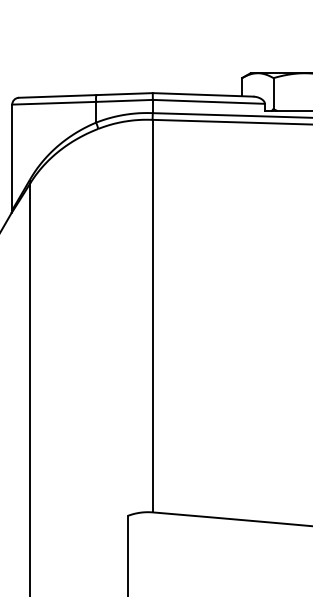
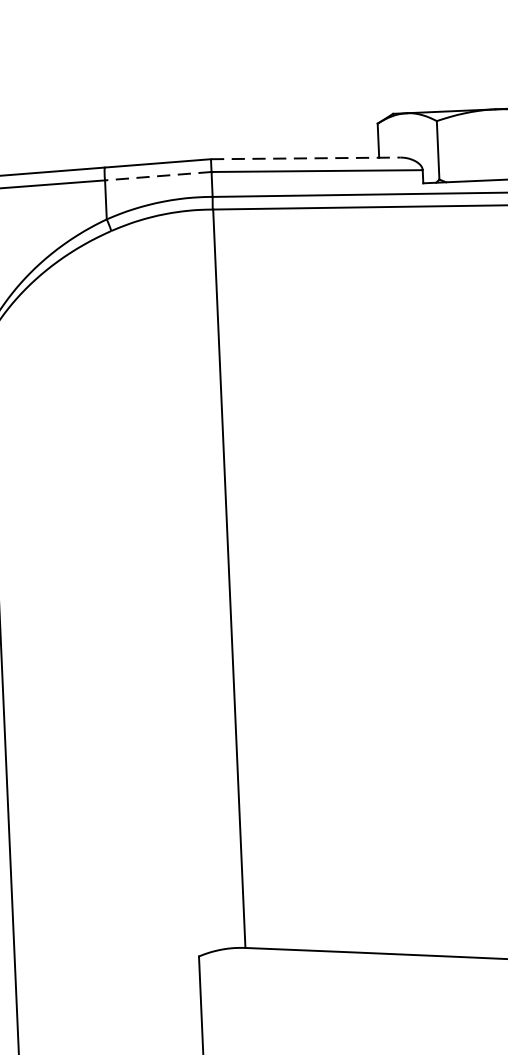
line: (203, 94) -> (306, 157), solid -> dashed
line: (123, 100) -> (156, 175), solid -> dashed

